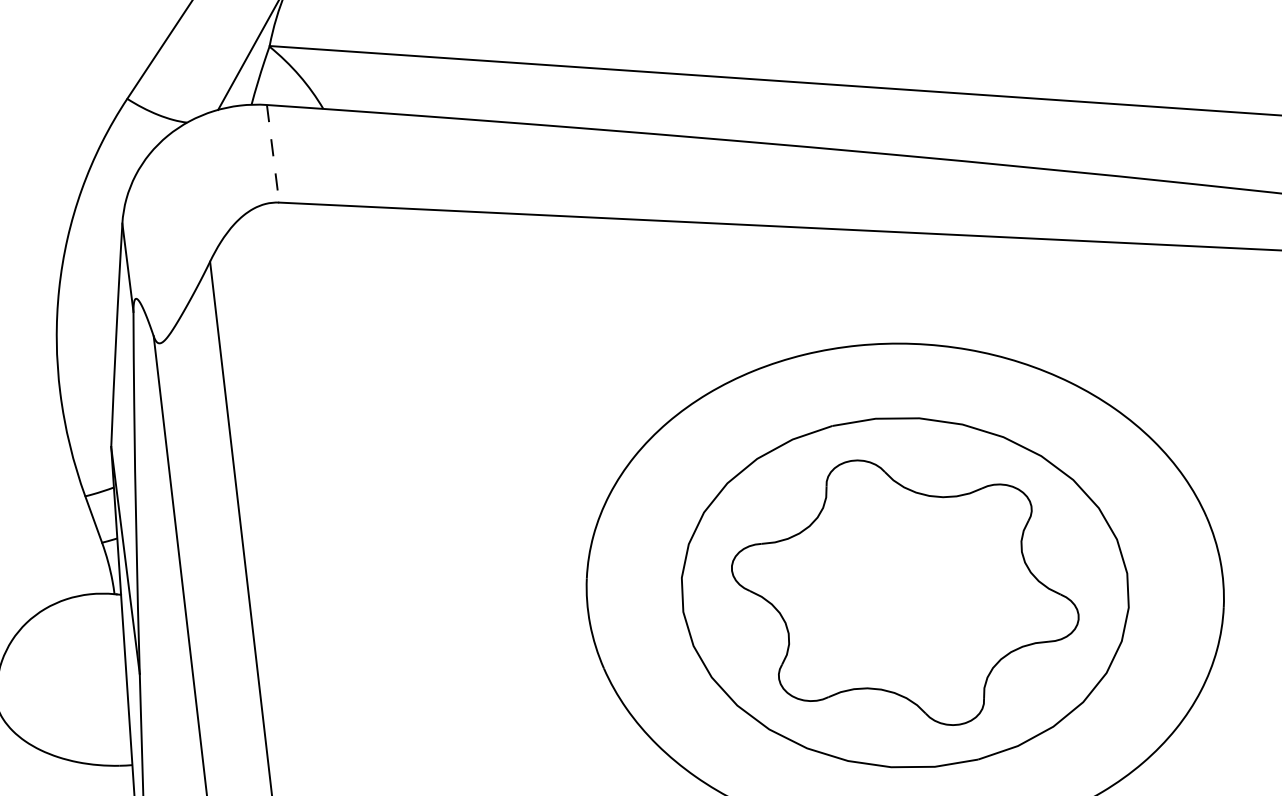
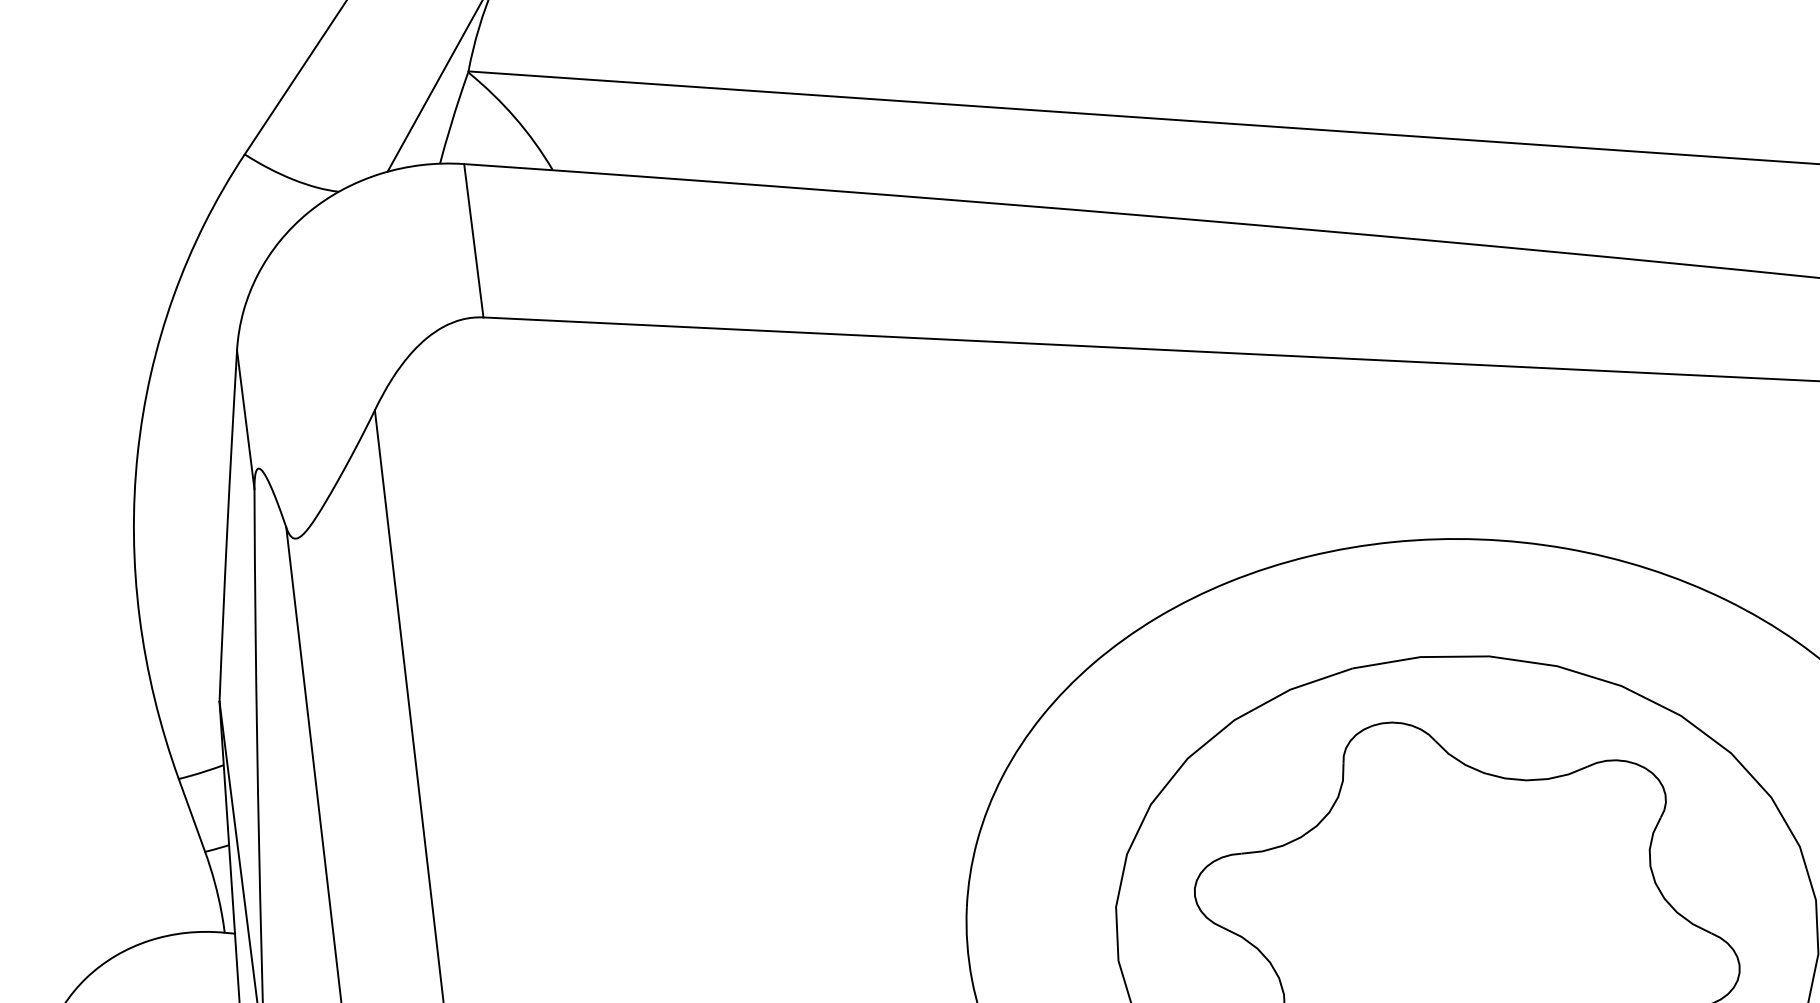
line: (273, 154) -> (474, 241), dashed -> solid

